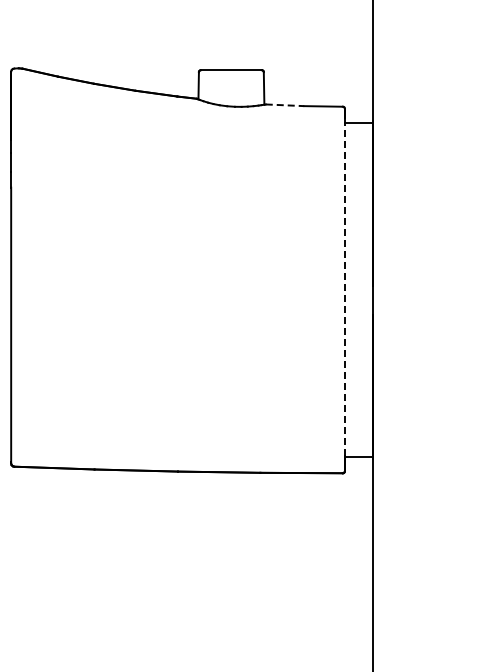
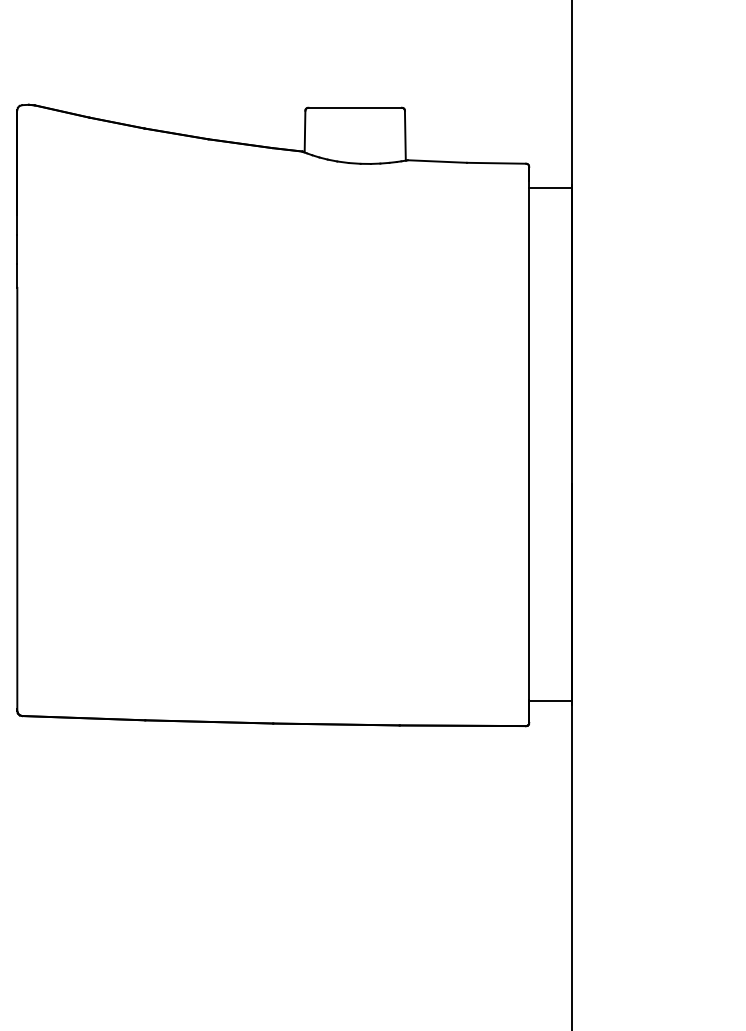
line: (285, 105) -> (438, 161), dashed -> solid
line: (344, 286) -> (528, 439), dashed -> solid

